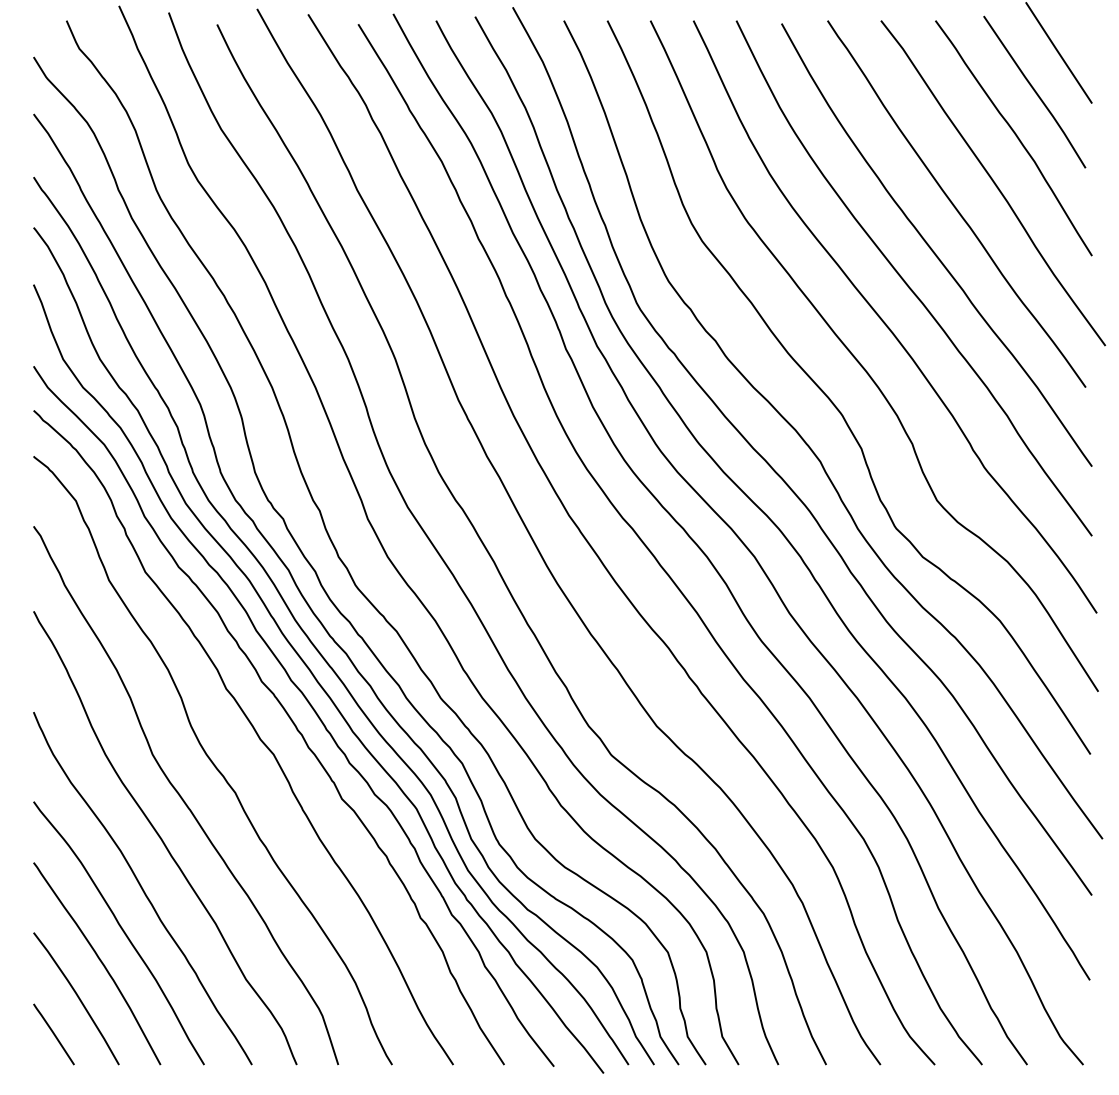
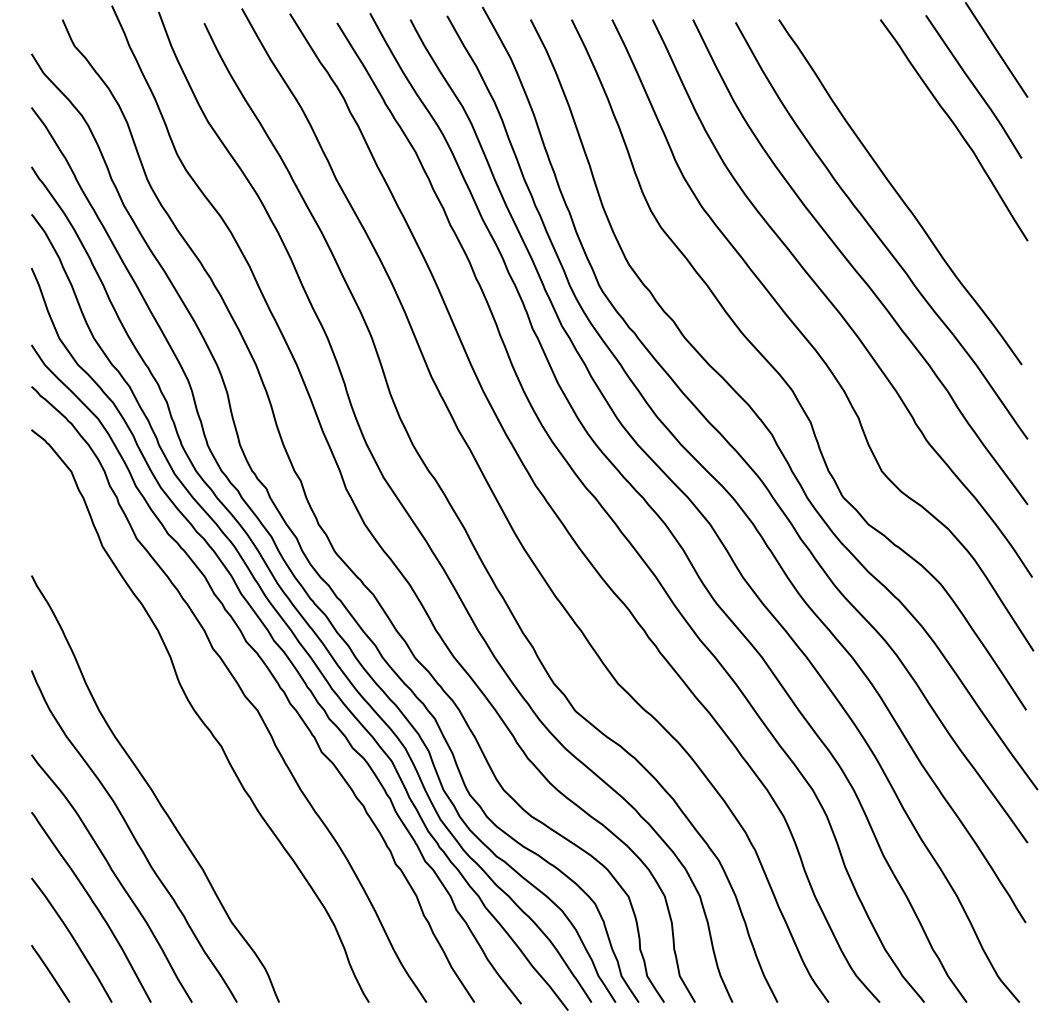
curve: (992, 183) -> (934, 172), removed
curve: (182, 797) -> (171, 750), removed

